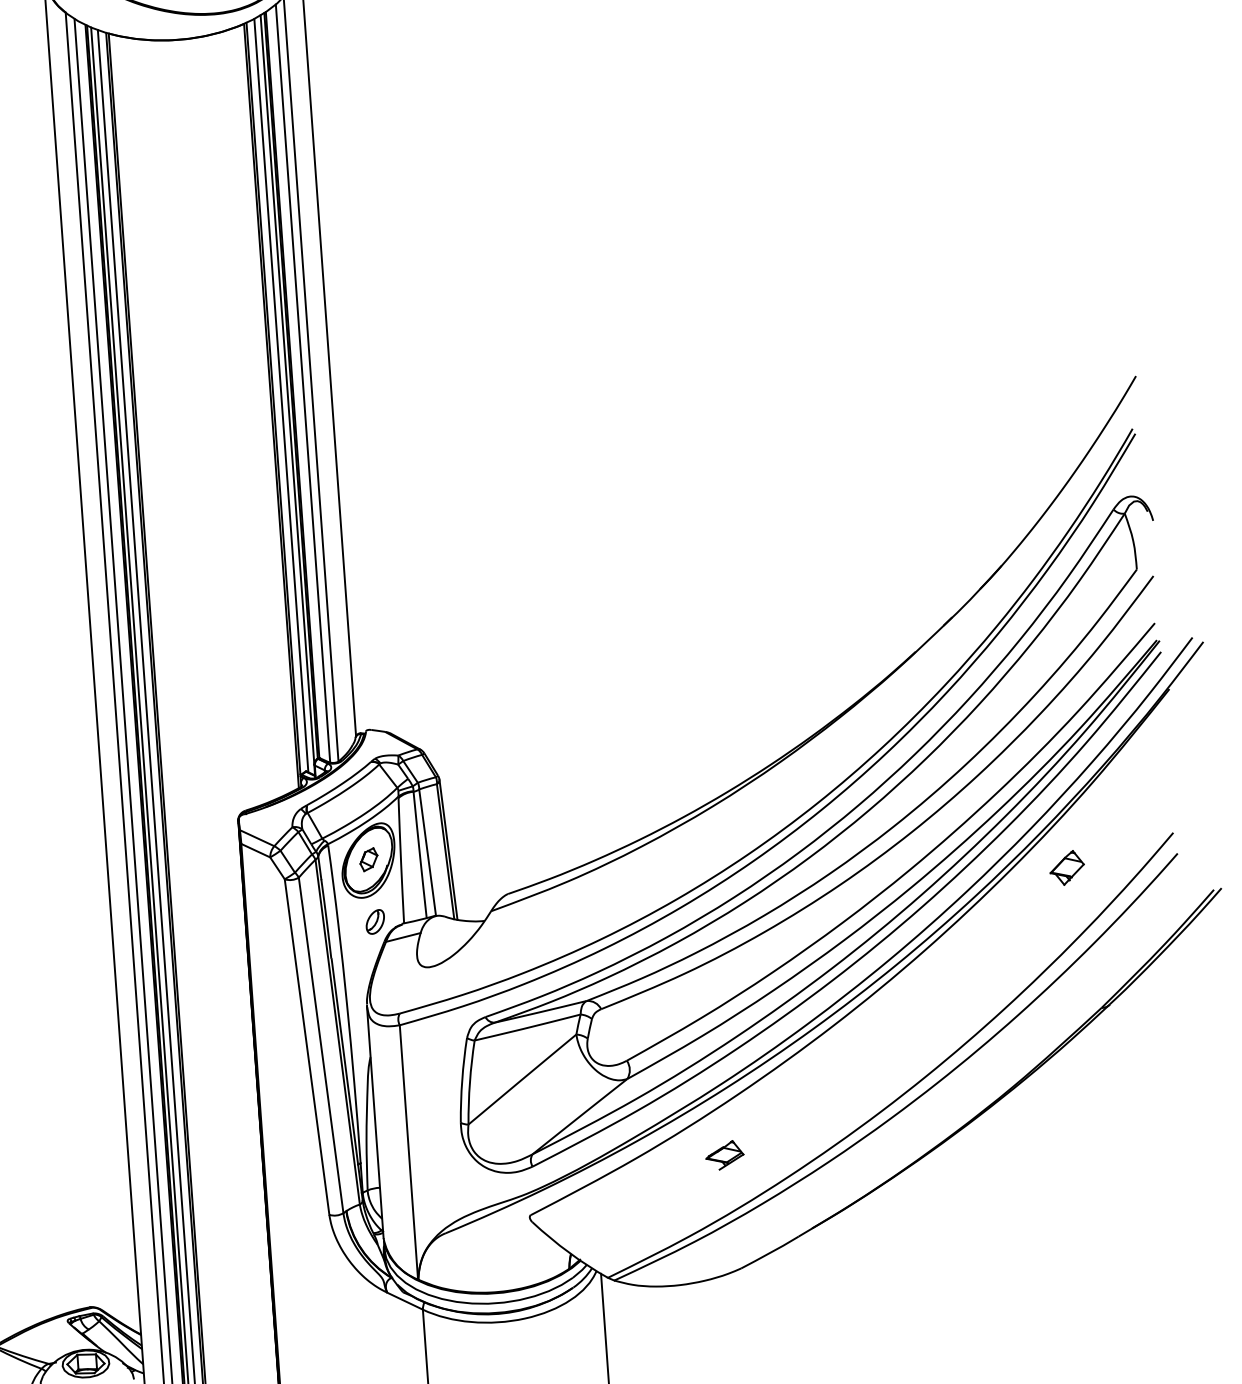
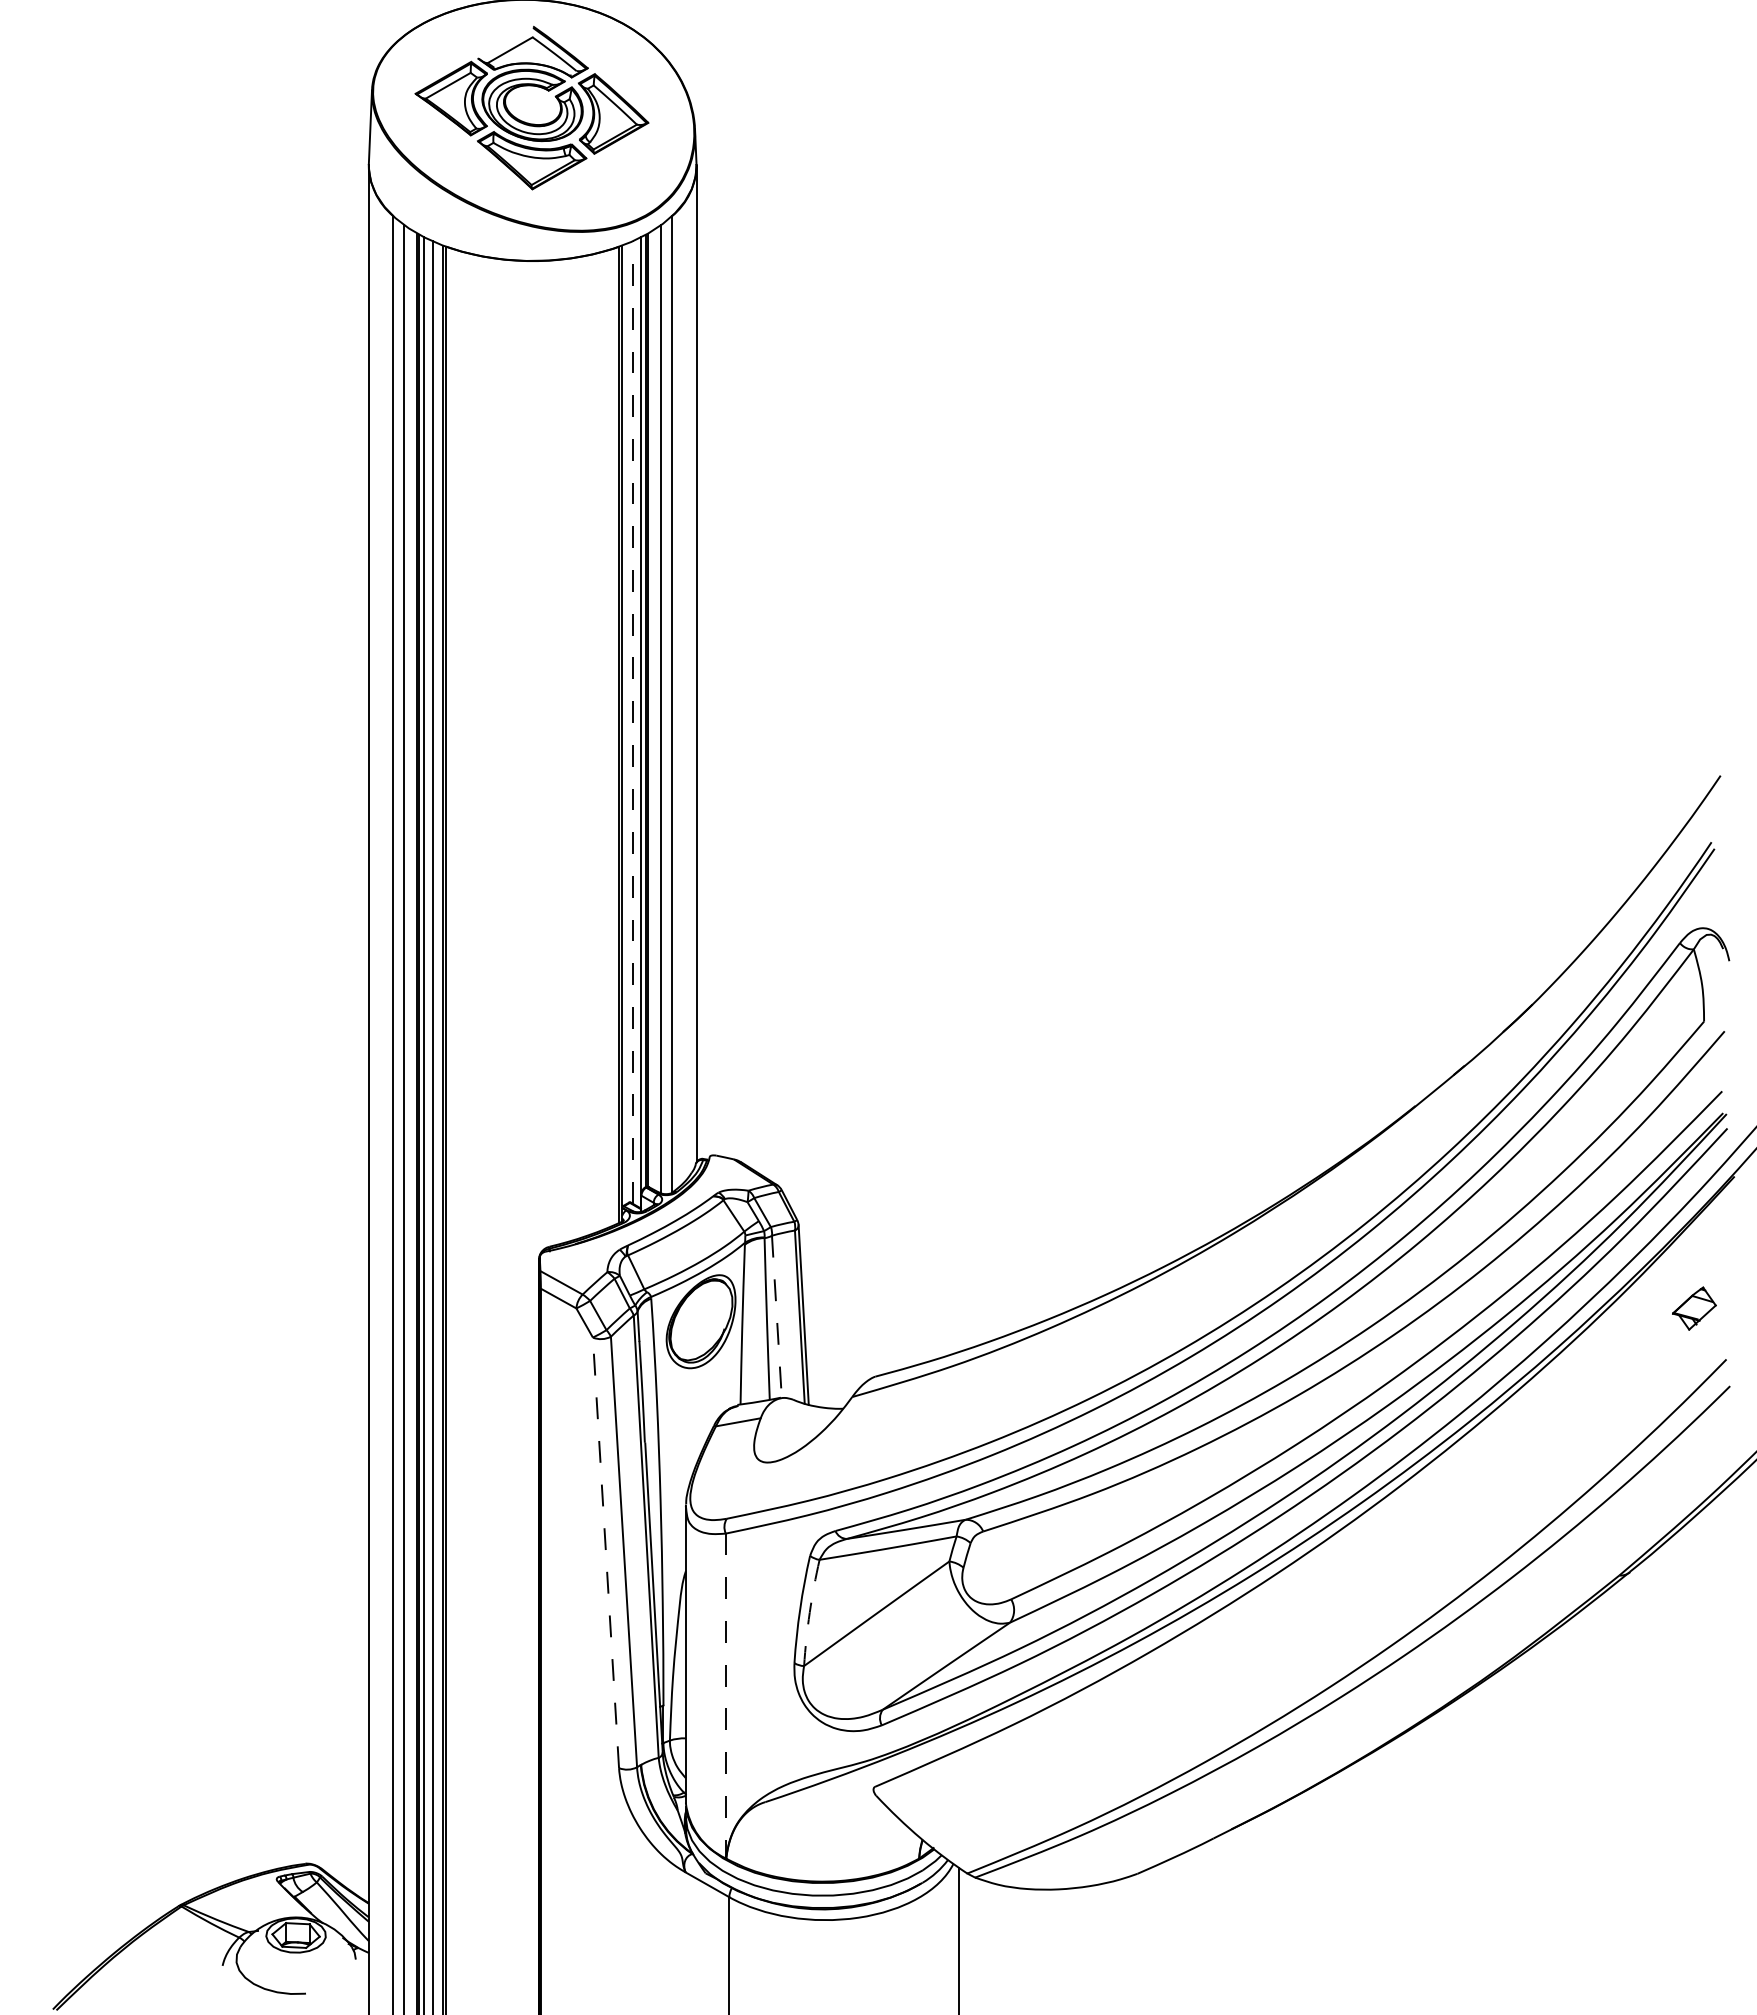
line: (281, 395) -> (632, 722), solid -> dashed
line: (427, 853) -> (776, 1317), solid -> dashed
part: (368, 859) -> (701, 1320), removed
part: (1067, 867) -> (1694, 1308), moved
part: (374, 921) -> (703, 1399), removed
line: (306, 1046) -> (605, 1552), solid -> dashed
arc: (469, 1082) -> (809, 1612), solid -> dashed
line: (408, 1152) -> (725, 1696), solid -> dashed
part: (724, 1155) -> (1126, 1728), removed

